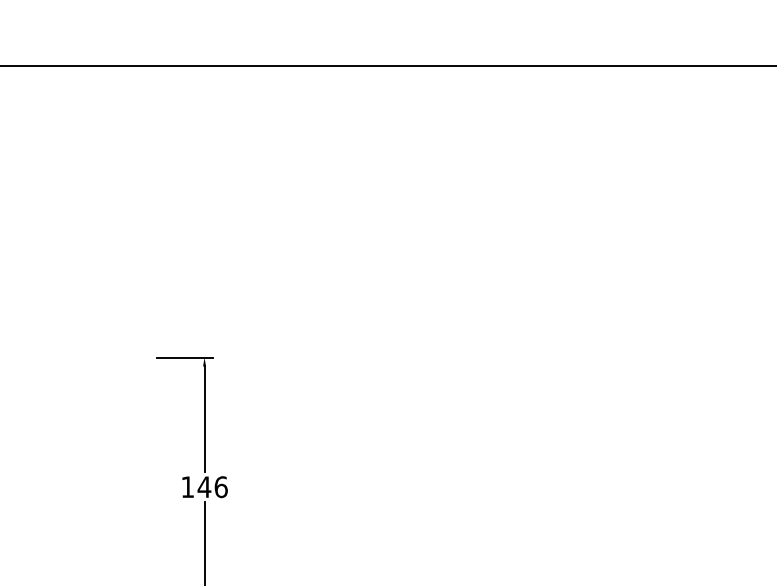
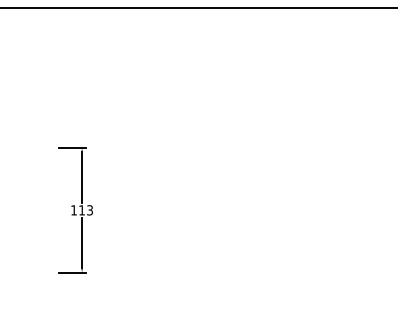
text: (211, 487) -> (85, 210), 146 -> 113

